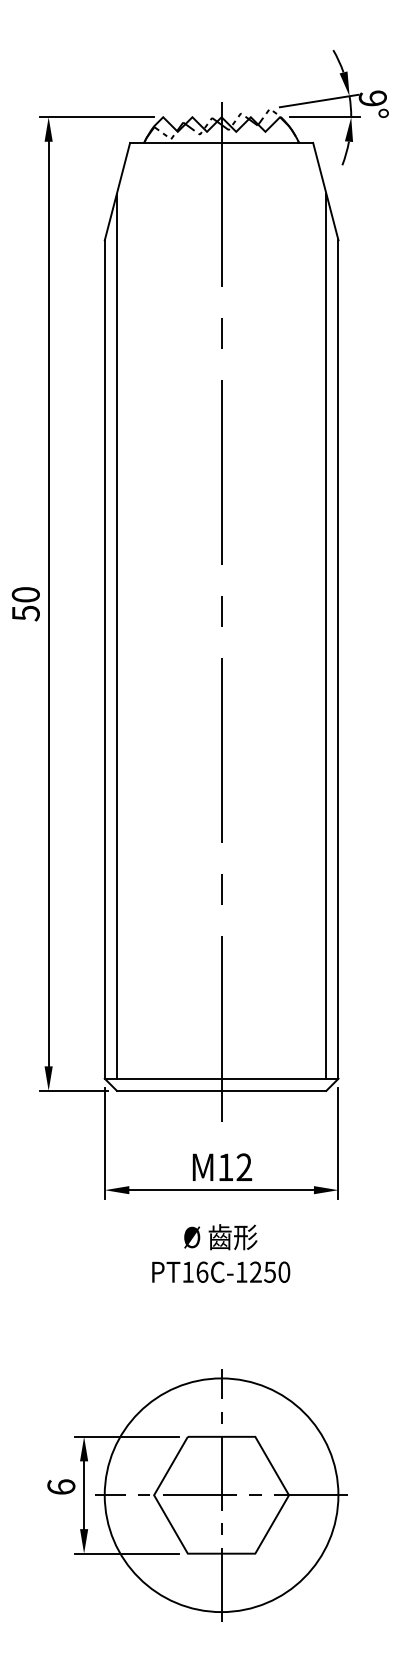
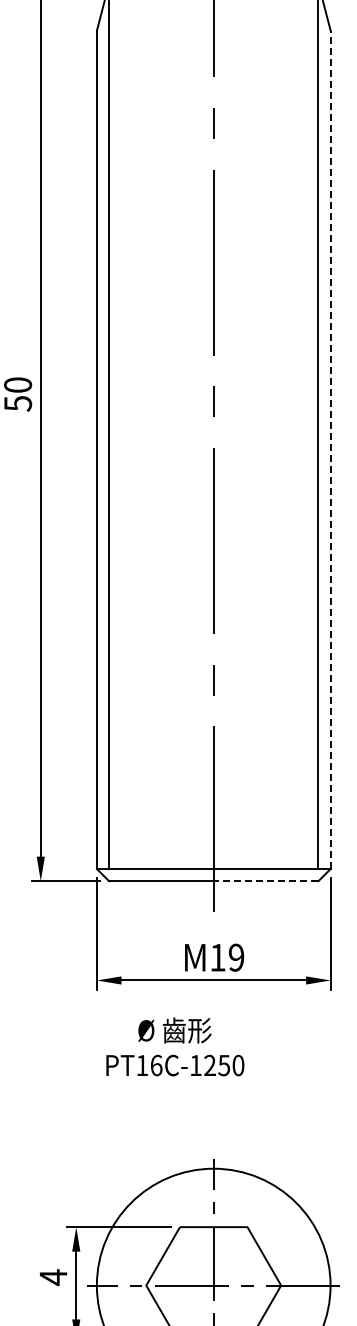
line: (338, 659) -> (330, 449), solid -> dashed
line: (273, 1090) -> (265, 880), solid -> dashed
text: (244, 1167) -> (236, 957), 12 -> 19
text: (221, 1253) -> (175, 1046), moved
text: (61, 1486) -> (53, 1276), 6 -> 4

